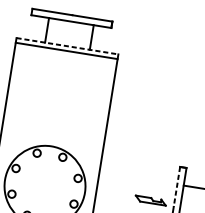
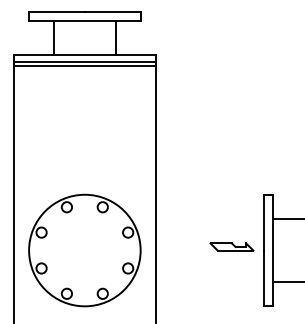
line: (67, 46) -> (85, 55), dashed -> solid
line: (65, 54) -> (84, 66), added
line: (176, 186) -> (264, 222), dashed -> solid

